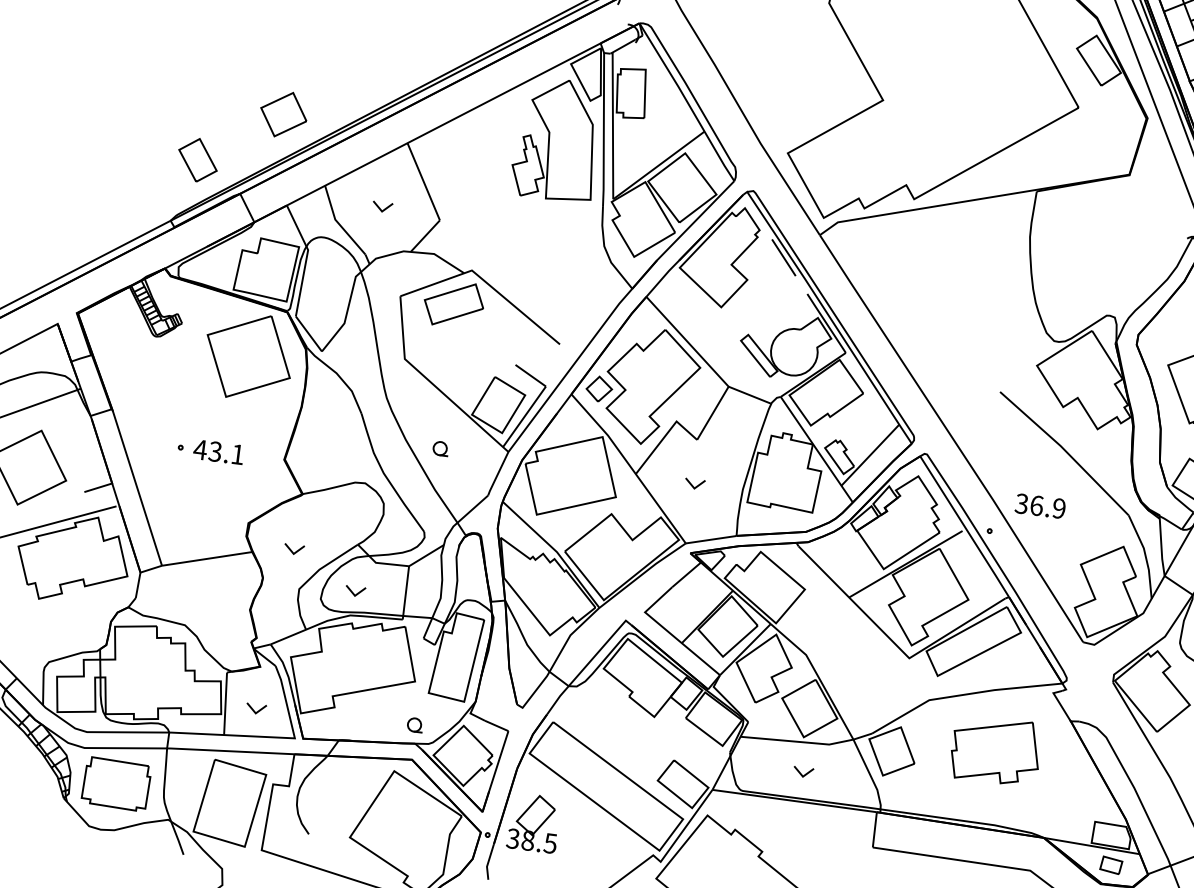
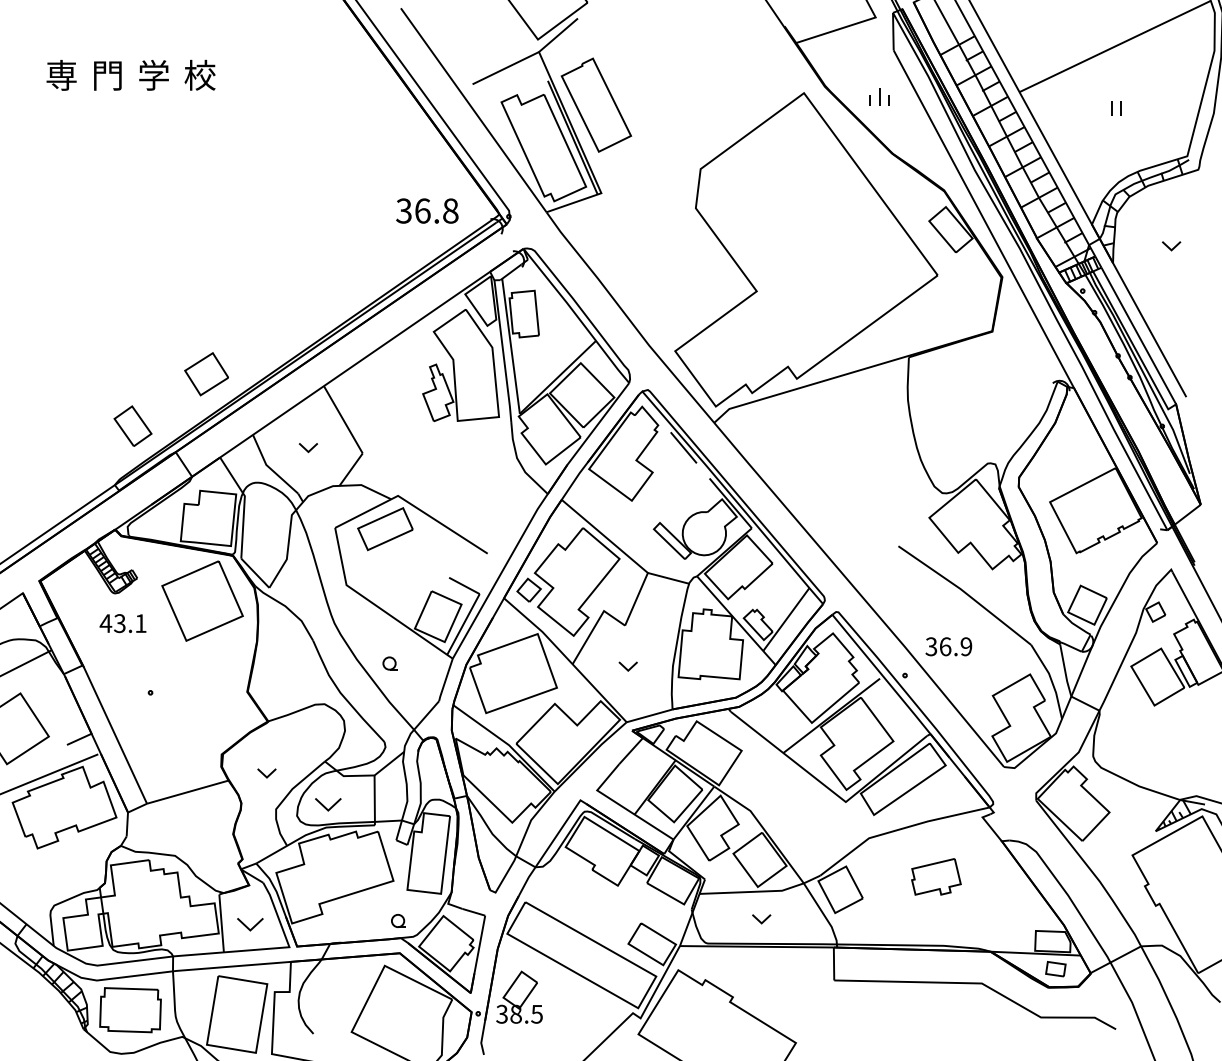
text: (218, 452) -> (122, 623), moved
part: (354, 590) -> (327, 804), size x1.4
part: (256, 708) -> (250, 924), size x1.4
part: (996, 750) -> (936, 876), size x0.6

